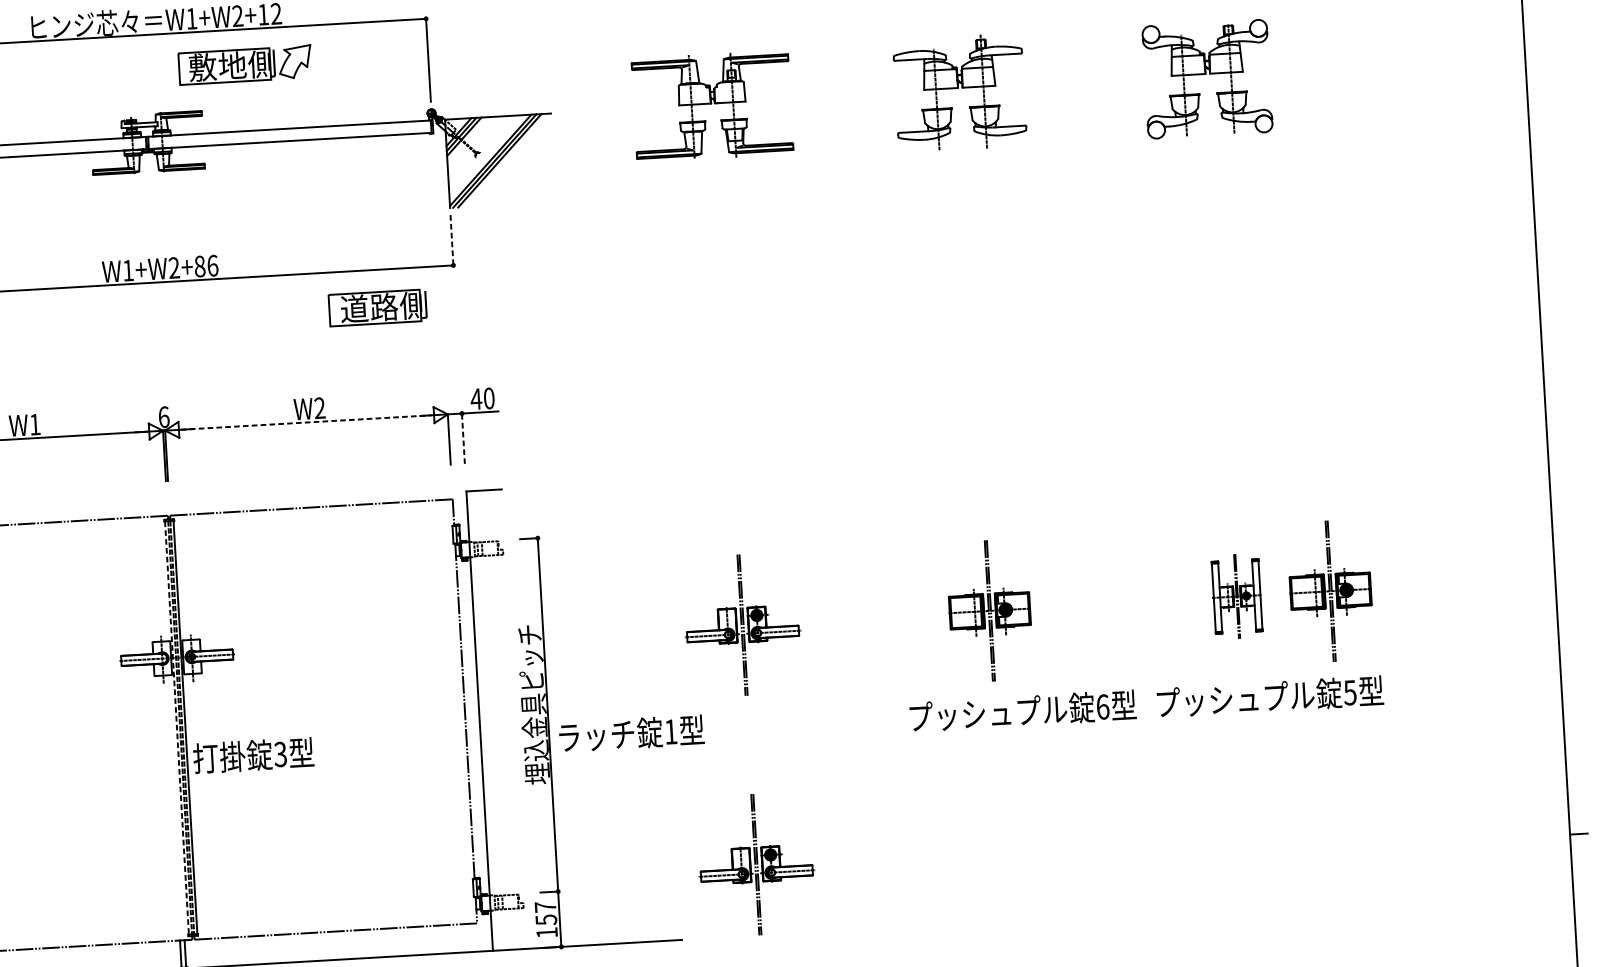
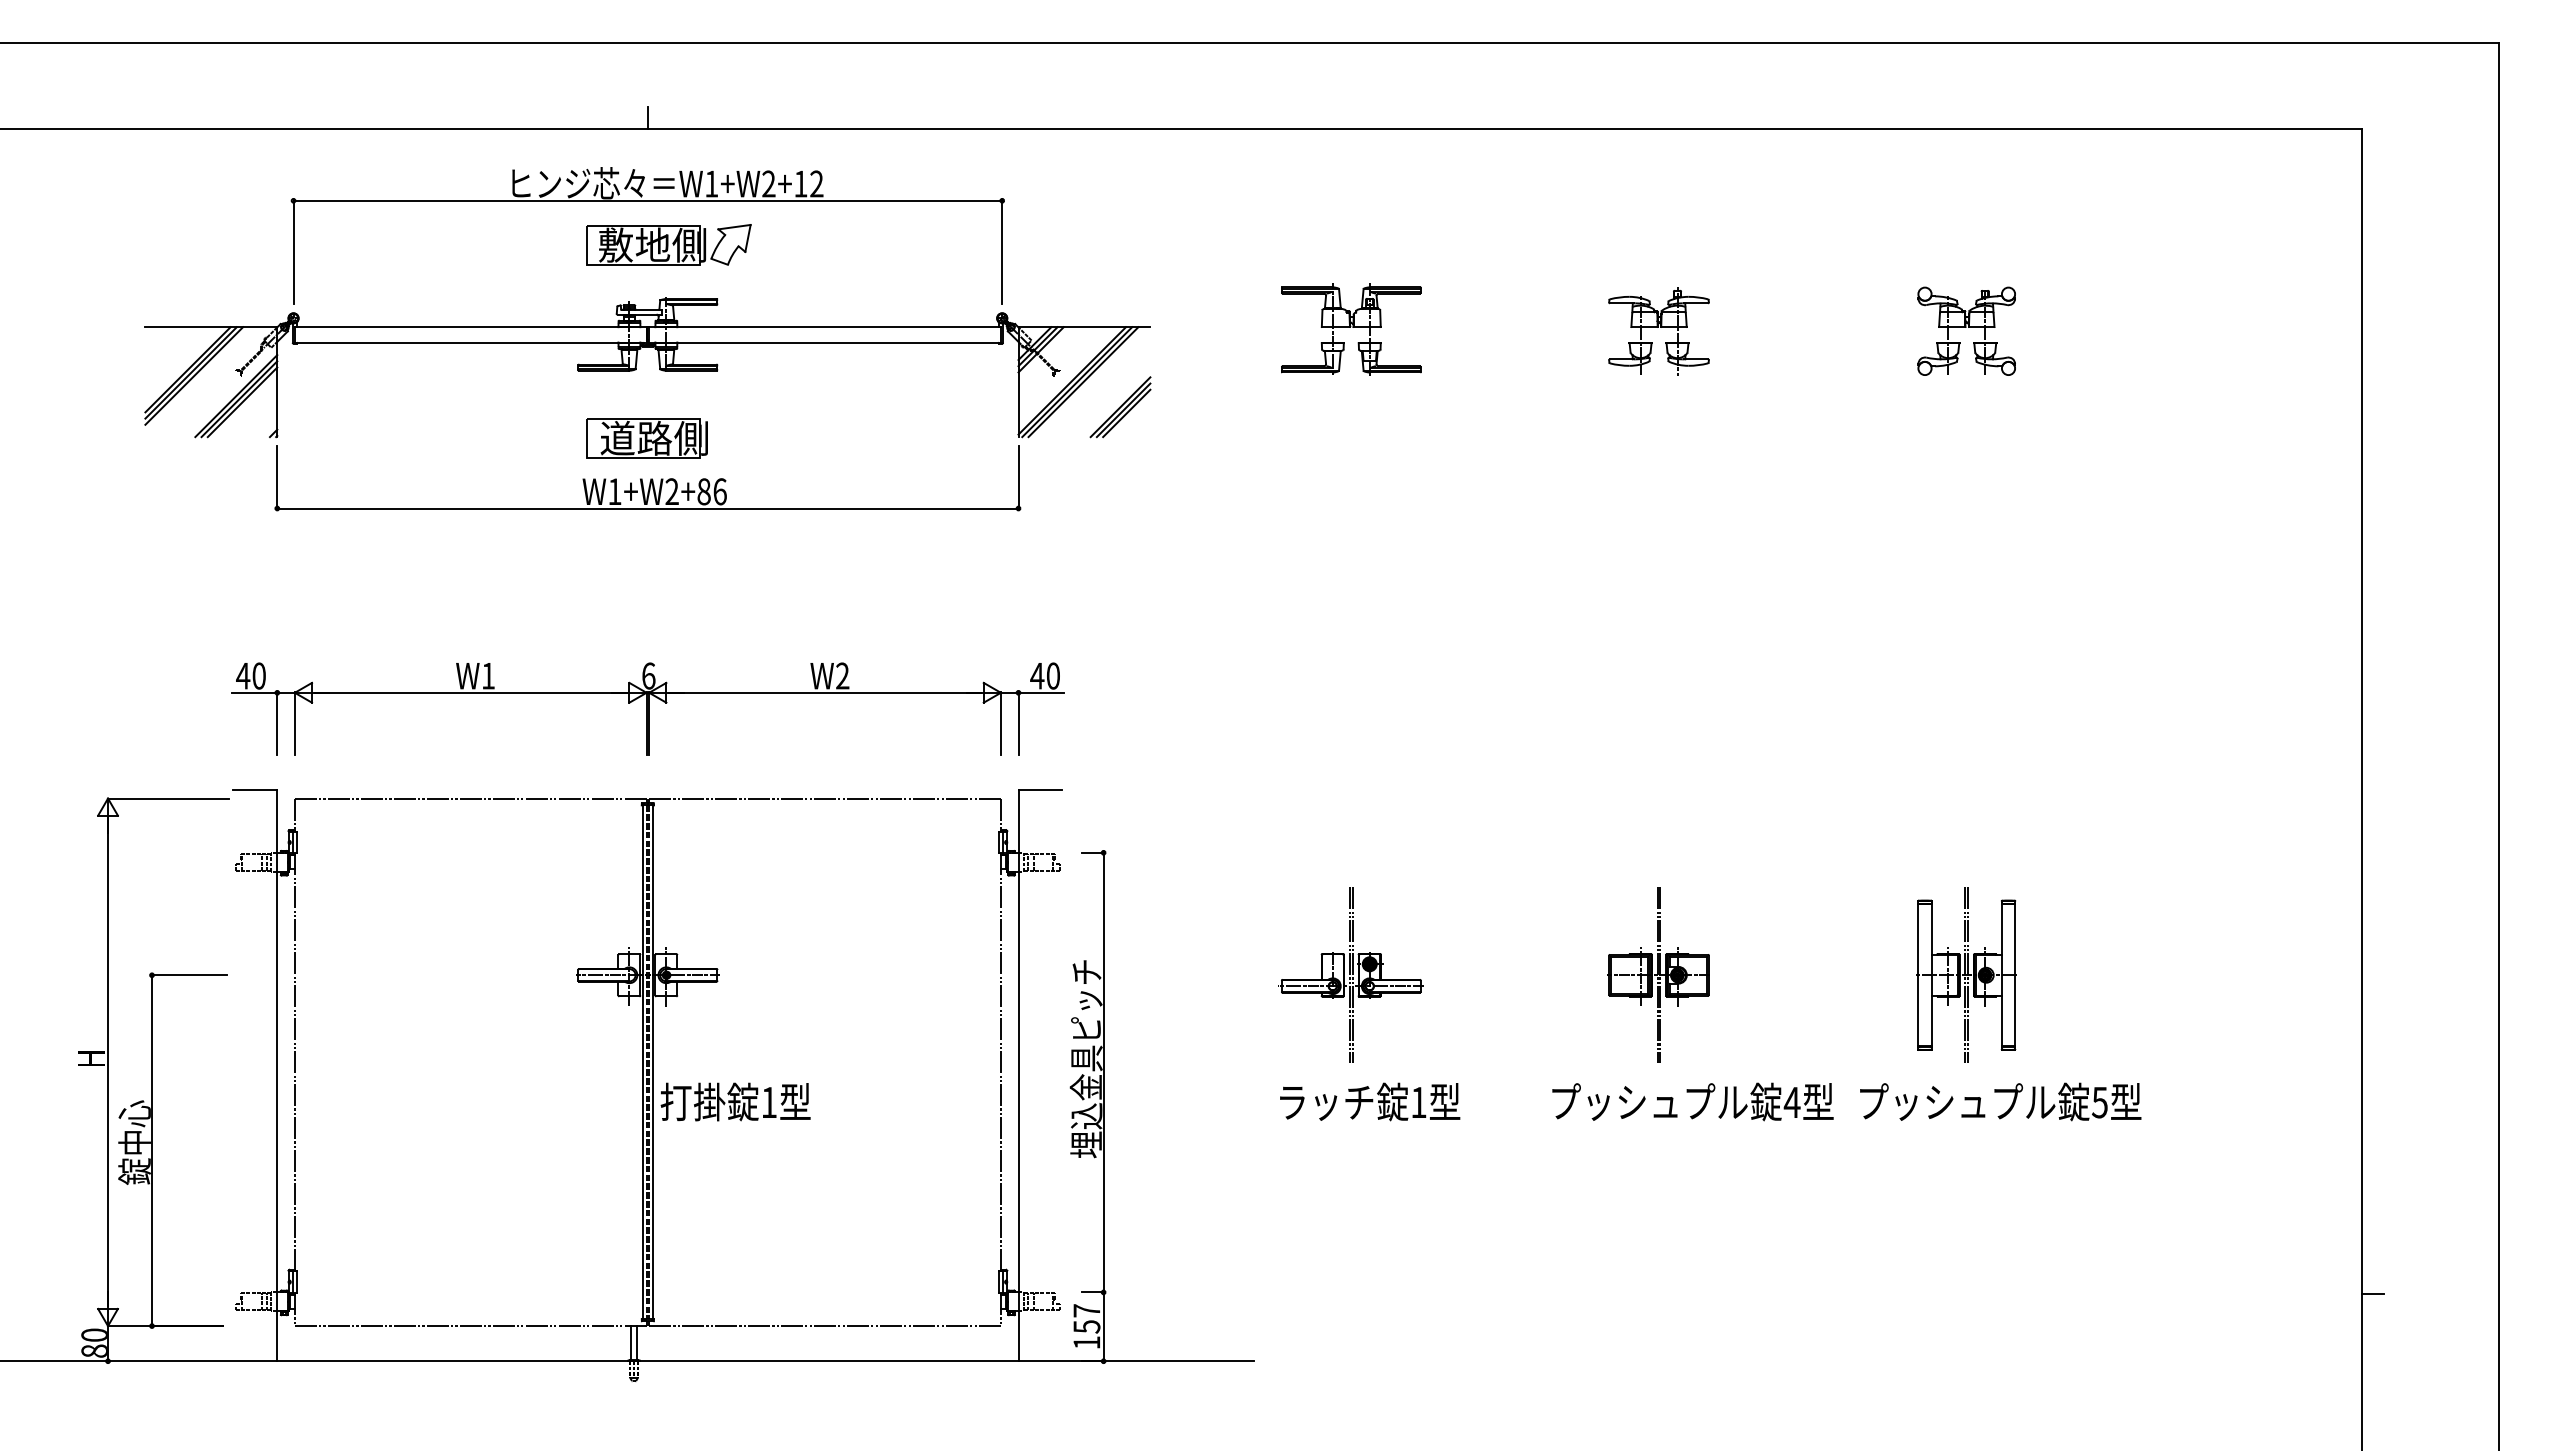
part: (245, 64) -> (668, 244), moved
part: (1207, 78) -> (1966, 330), size x0.62
part: (959, 93) -> (1658, 331), size x0.62
part: (712, 106) -> (1351, 329), size x0.71
part: (530, 179) -> (1120, 407), added
line: (451, 240) -> (1018, 477), dashed -> solid
part: (377, 307) -> (646, 438), moved
line: (306, 422) -> (825, 692), dashed -> solid
line: (463, 438) -> (1018, 723), dashed -> solid
part: (1330, 590) -> (2082, 974), removed
part: (1236, 596) -> (1966, 974), size x1.67
text: (1102, 707) -> (1791, 1102), 6 -> 4
line: (176, 728) -> (642, 1062), dashed -> solid
text: (632, 733) -> (1370, 1101), moved
text: (280, 754) -> (768, 1102), 3 -> 1
part: (755, 864) -> (1350, 1272), removed

